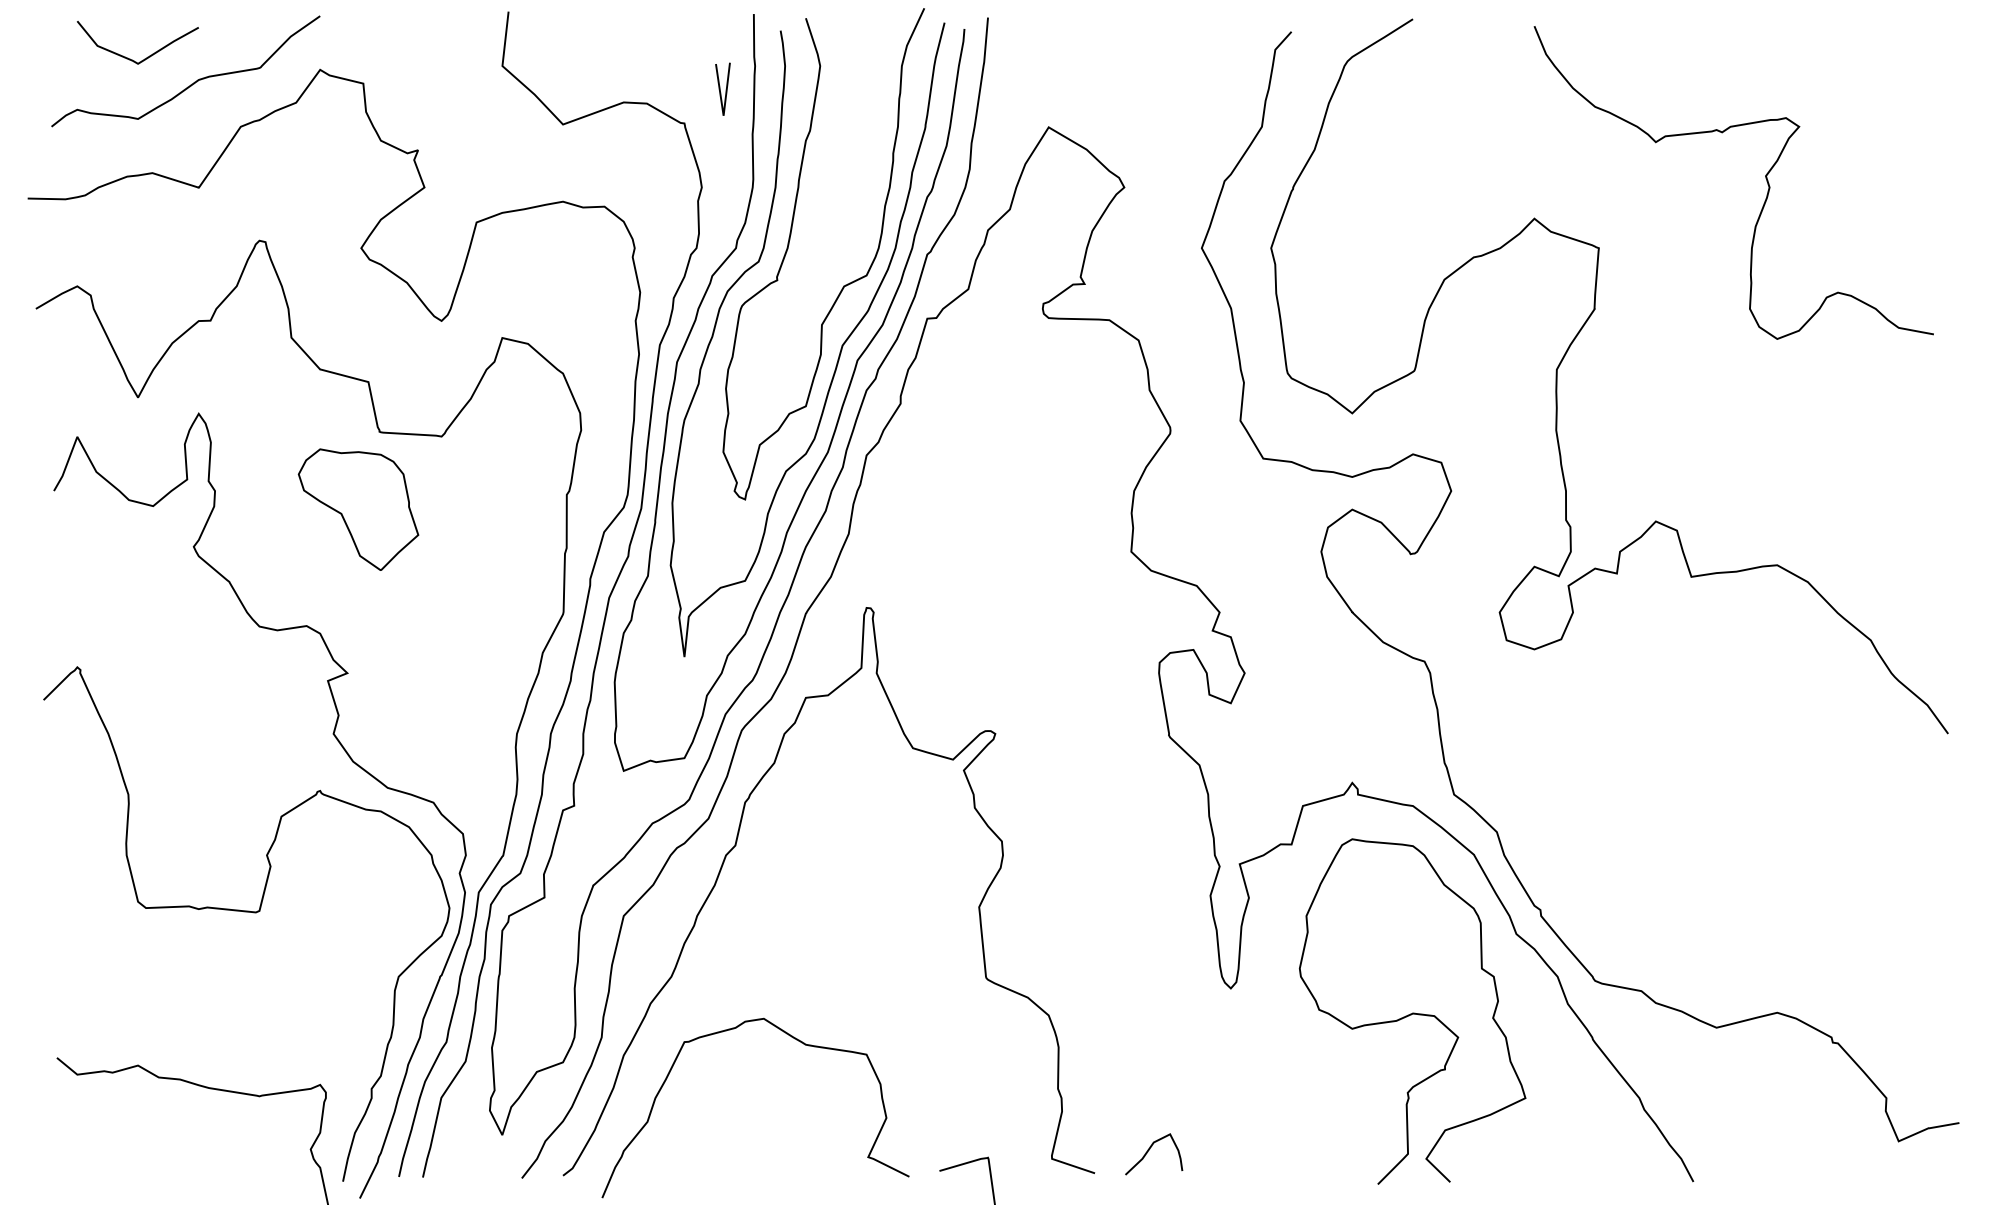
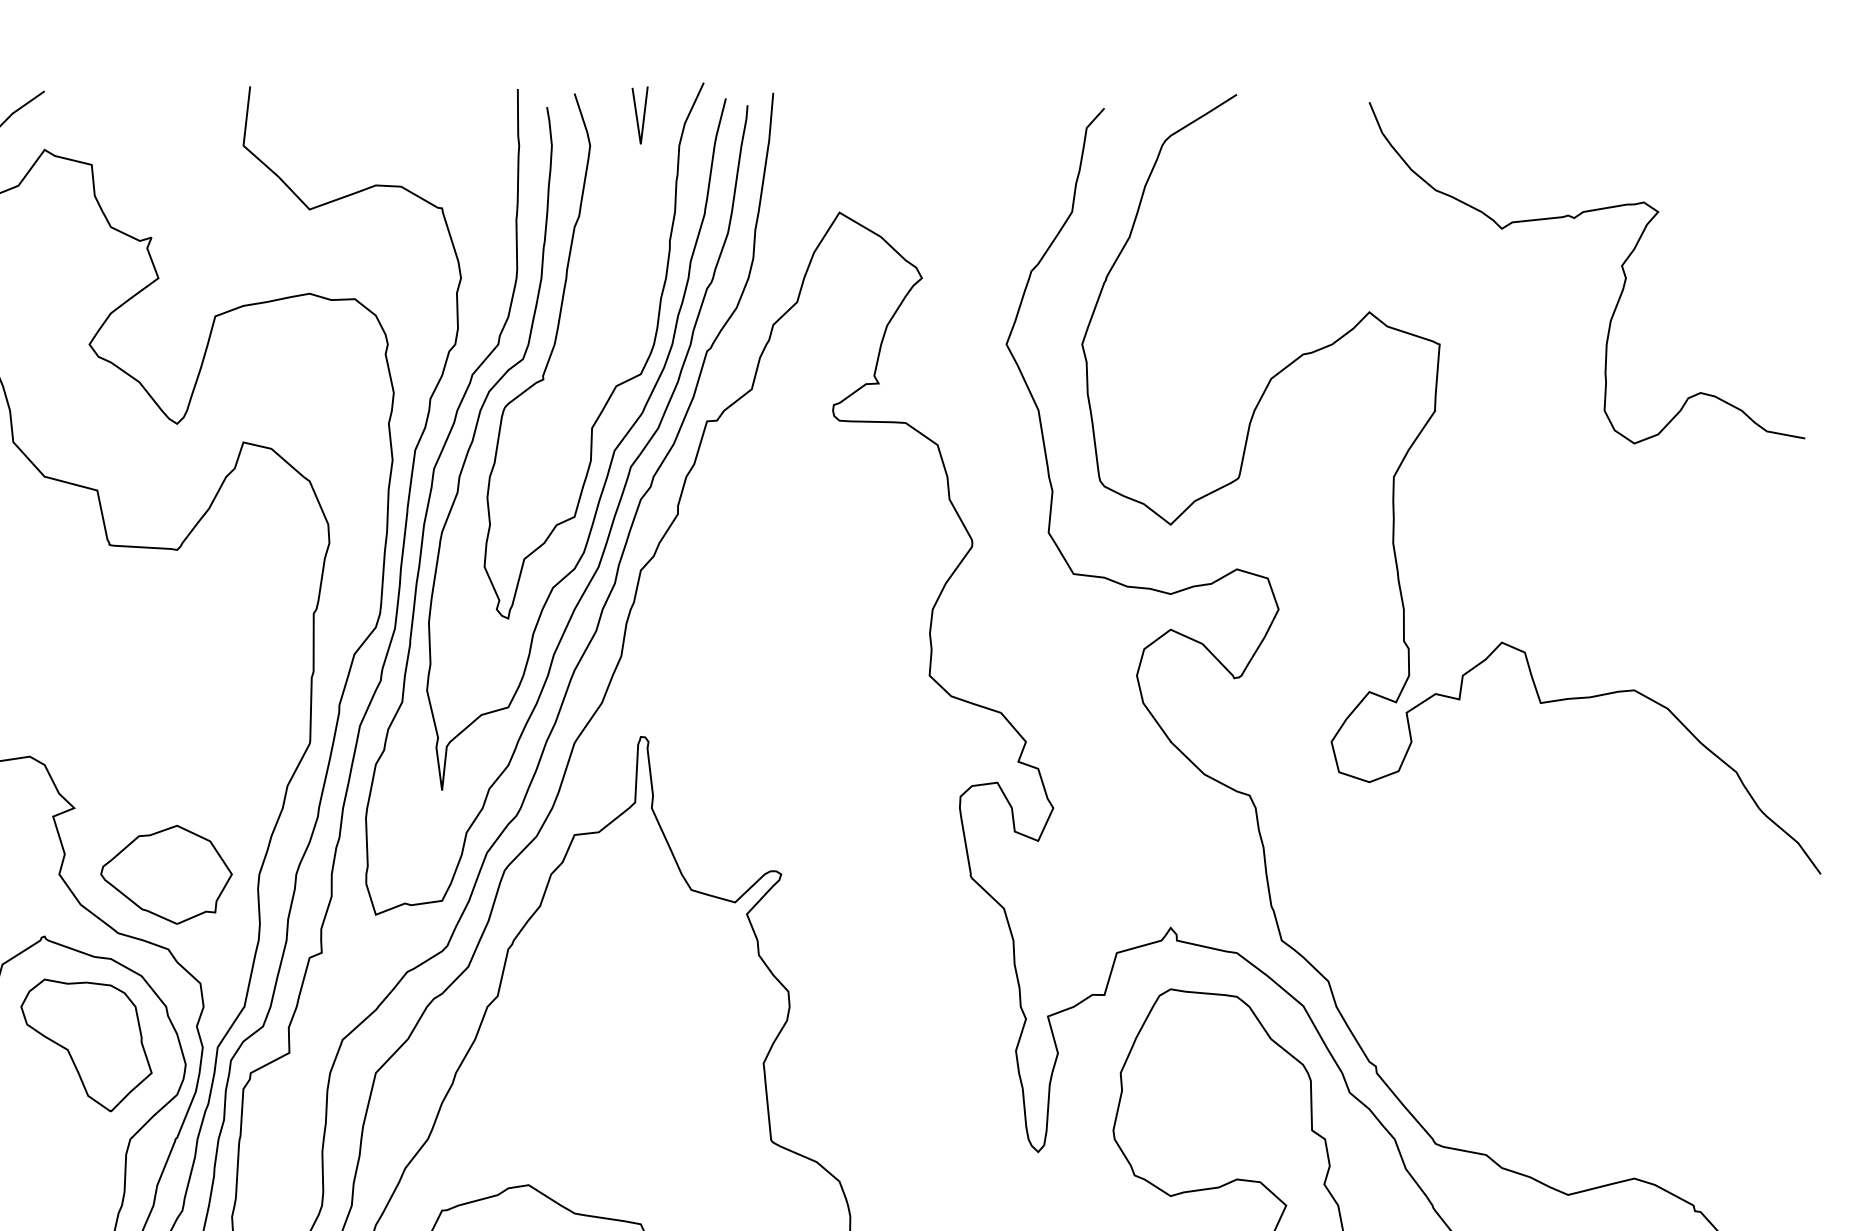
line: (720, 88) -> (637, 114), moved
part: (358, 509) -> (86, 1045), moved
part: (431, 734) -> (166, 875), added

